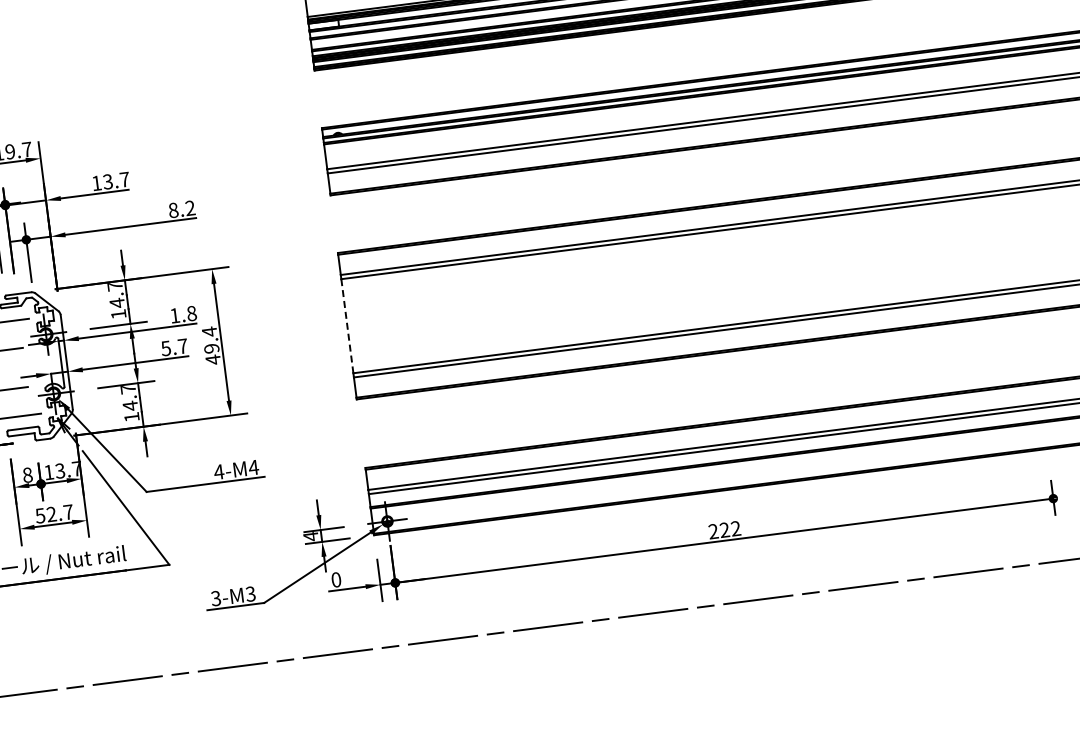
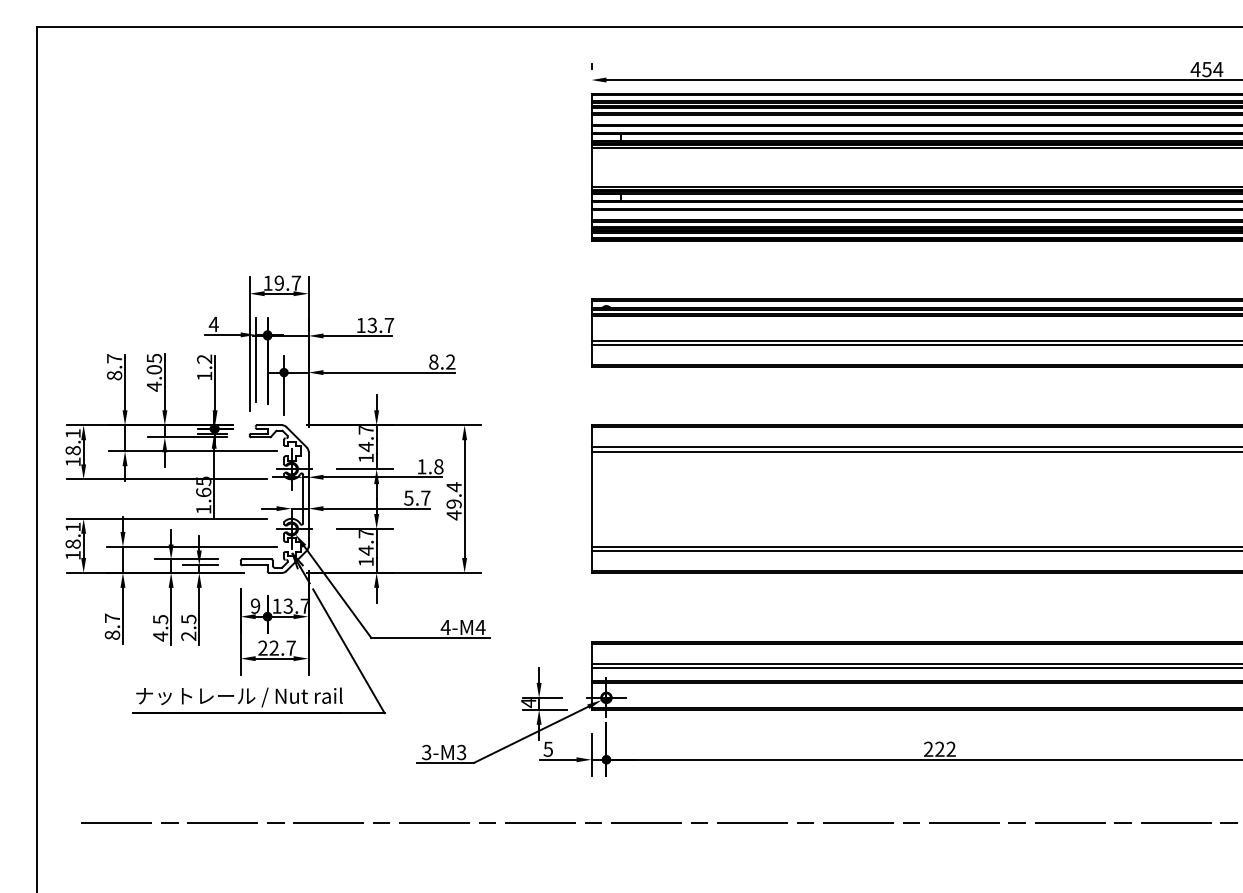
line: (347, 326) -> (591, 499), dashed -> solid
text: (27, 474) -> (255, 605), 8 -> 9
text: (39, 515) -> (262, 647), 52.7 -> 22.7
text: (335, 579) -> (547, 748), 0 -> 5

